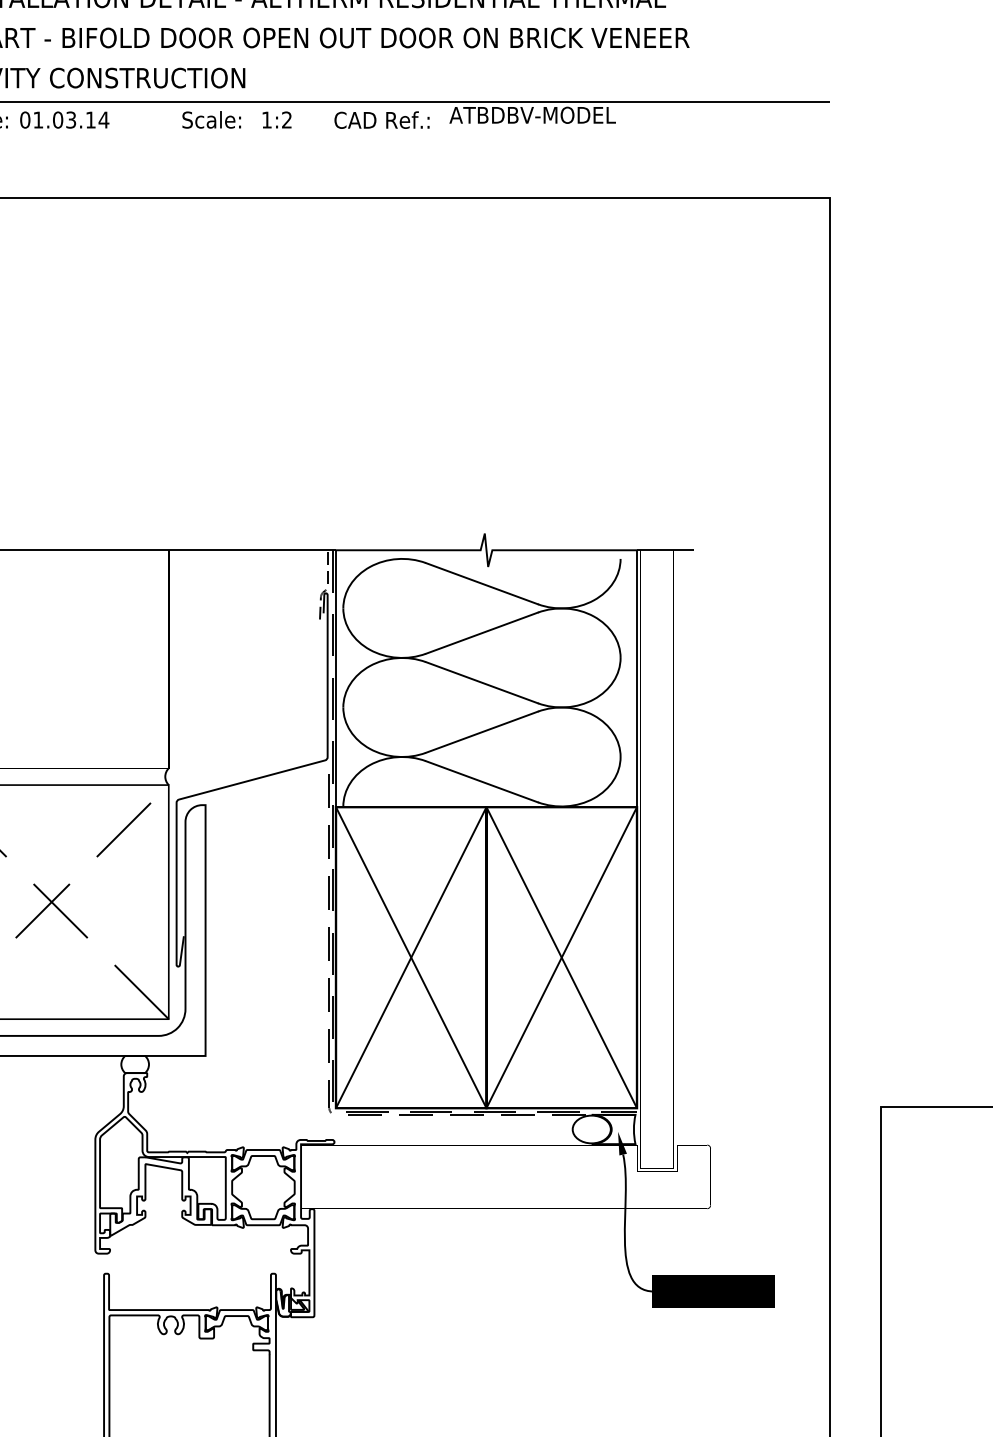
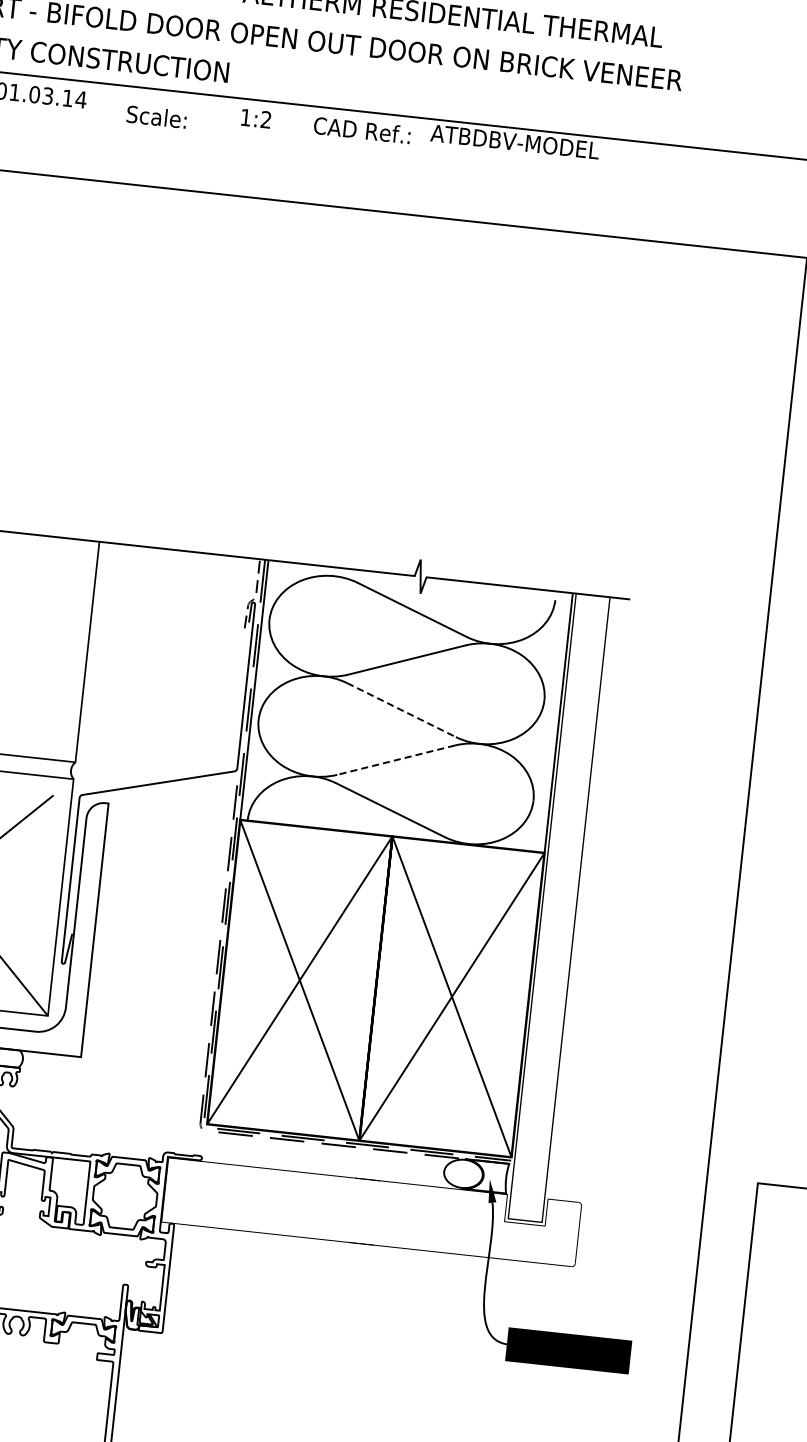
text: (211, 119) -> (156, 116), moved
line: (481, 682) -> (401, 709), solid -> dashed
line: (481, 732) -> (395, 760), solid -> dashed

